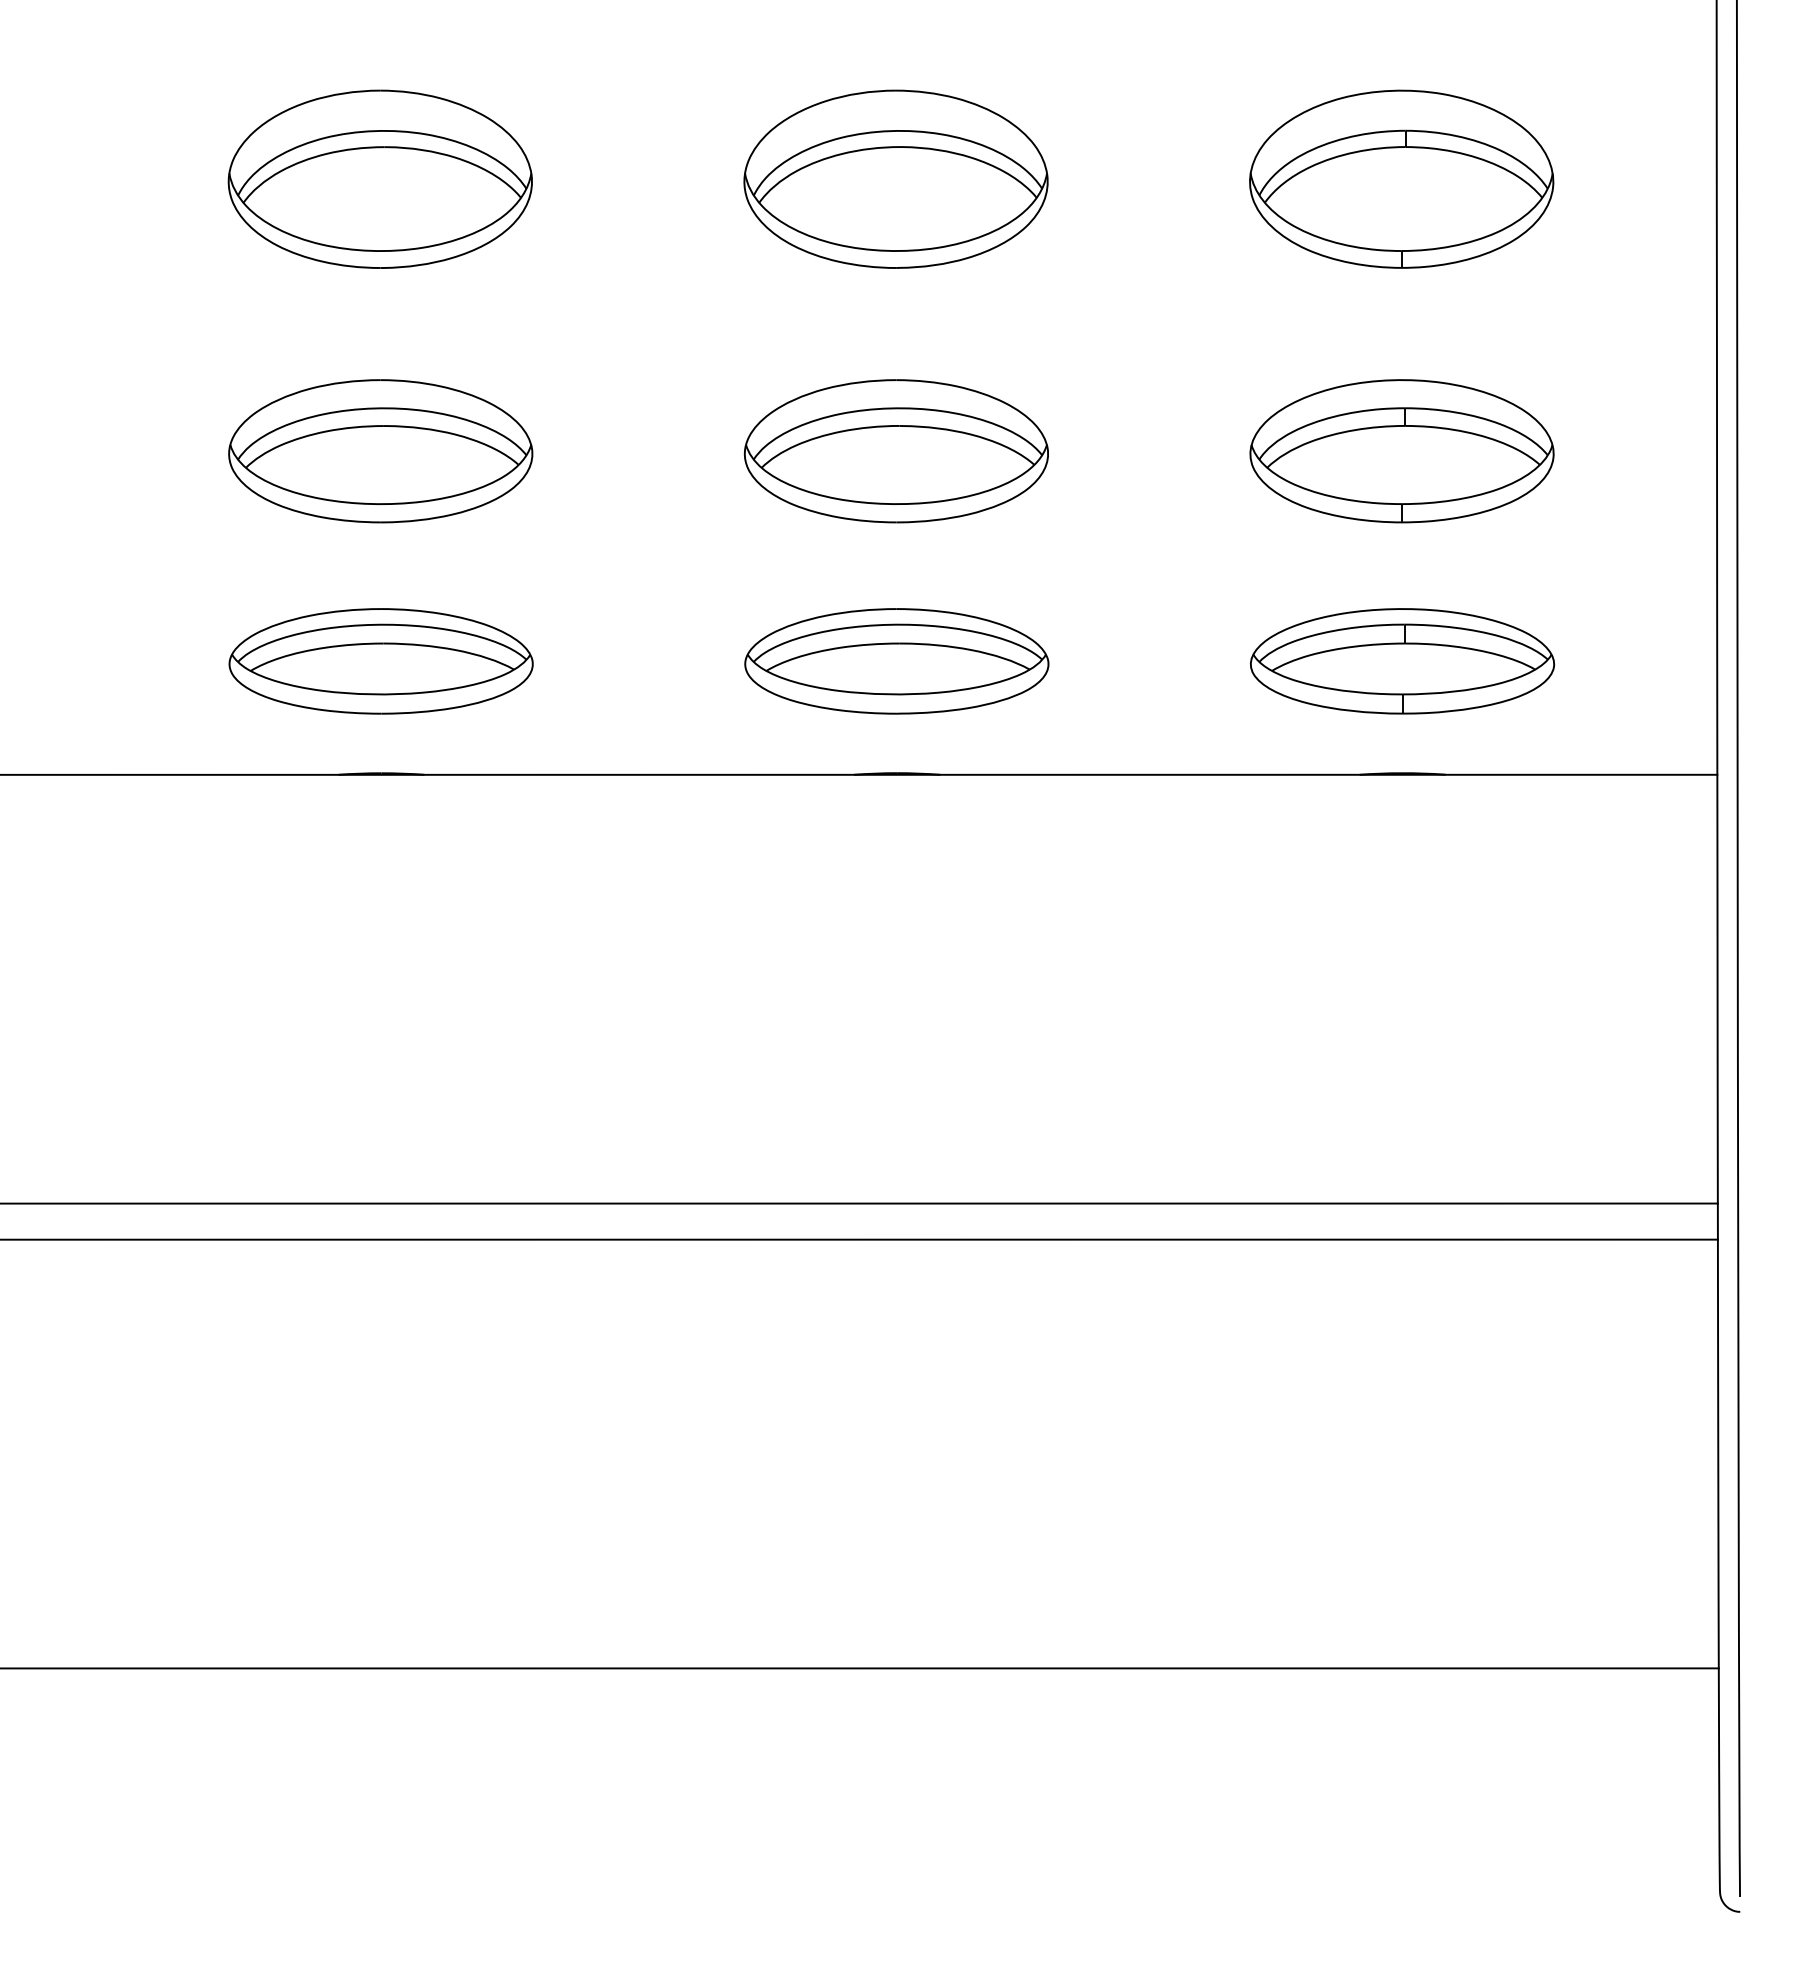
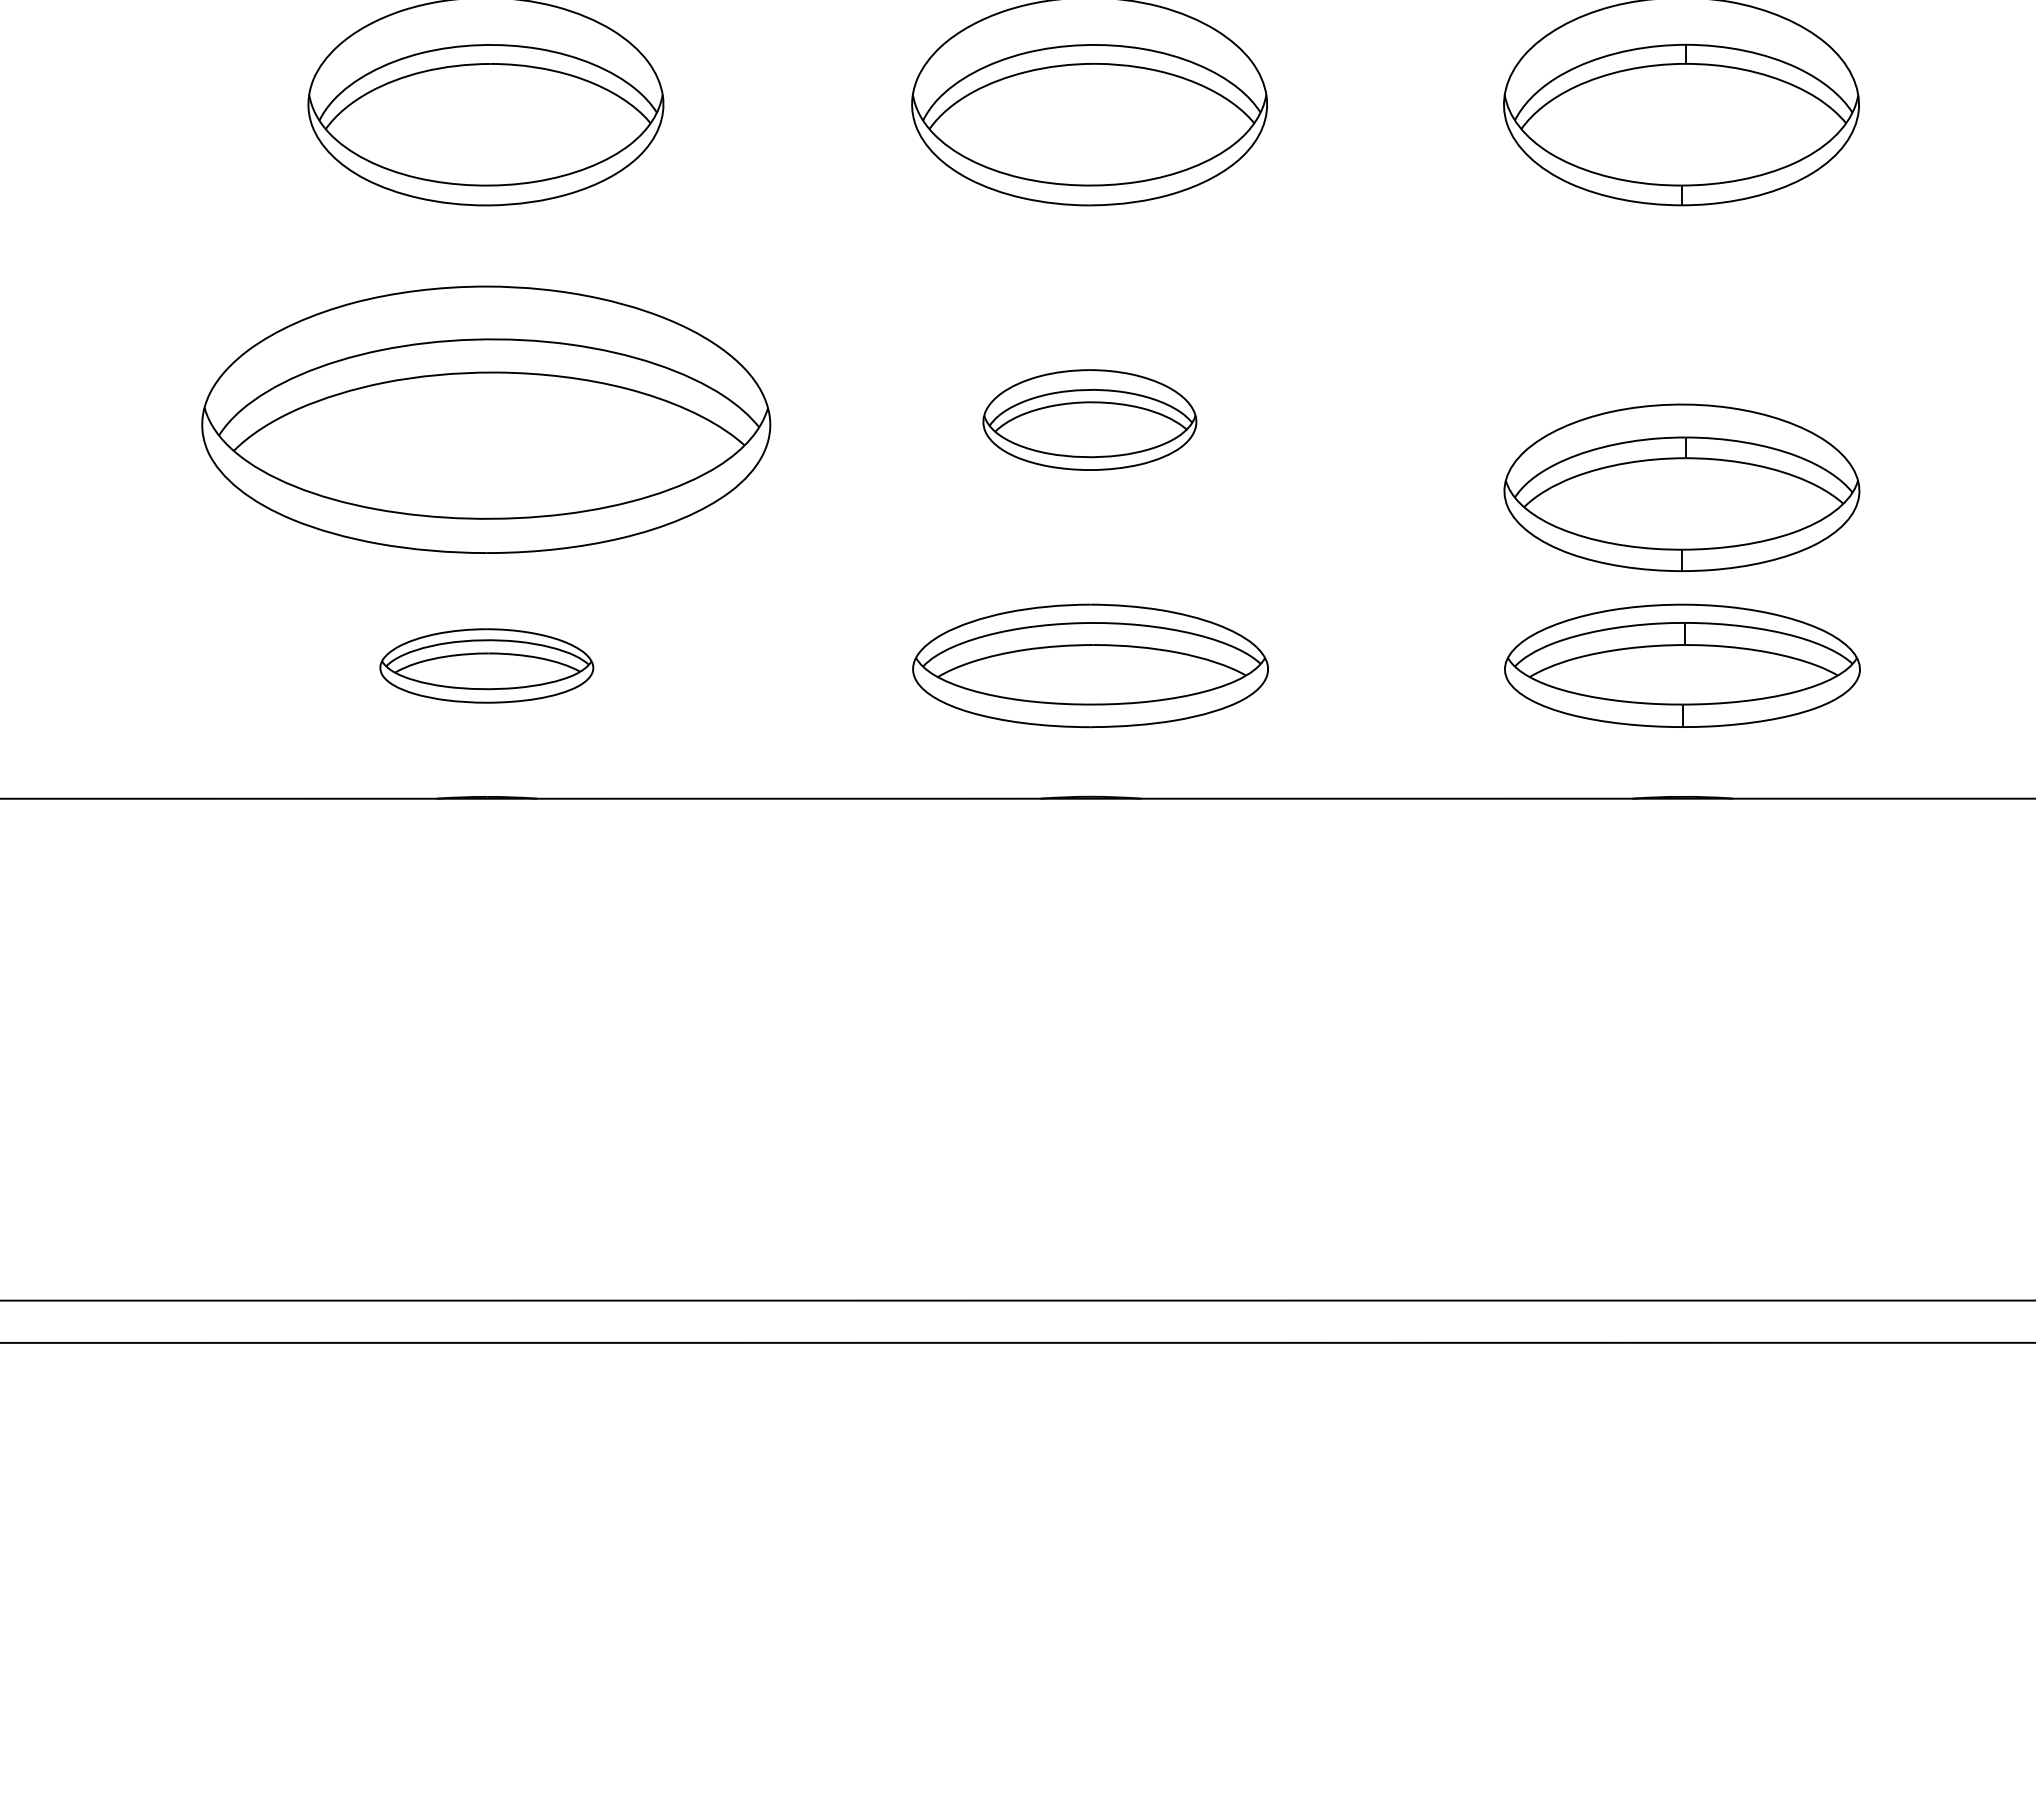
part: (380, 451) -> (486, 420), size x1.6
part: (895, 451) -> (1088, 420), size x0.6
part: (1401, 451) -> (1681, 488), moved
part: (380, 661) -> (486, 666), size x0.6

